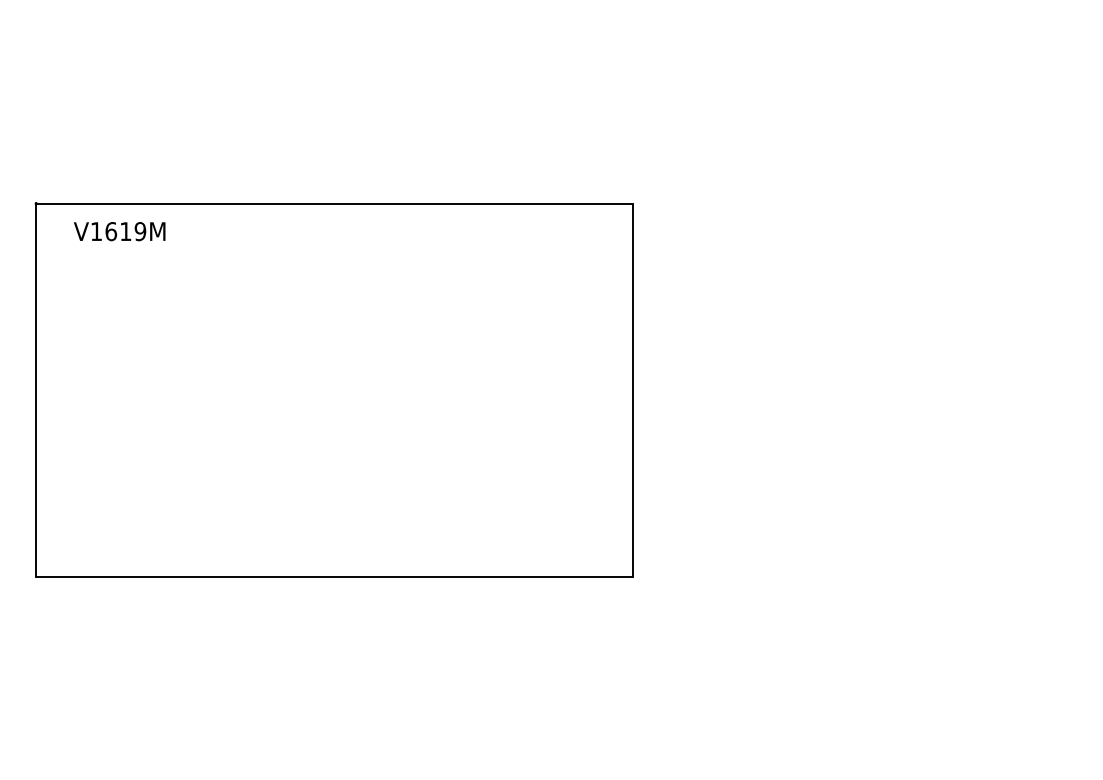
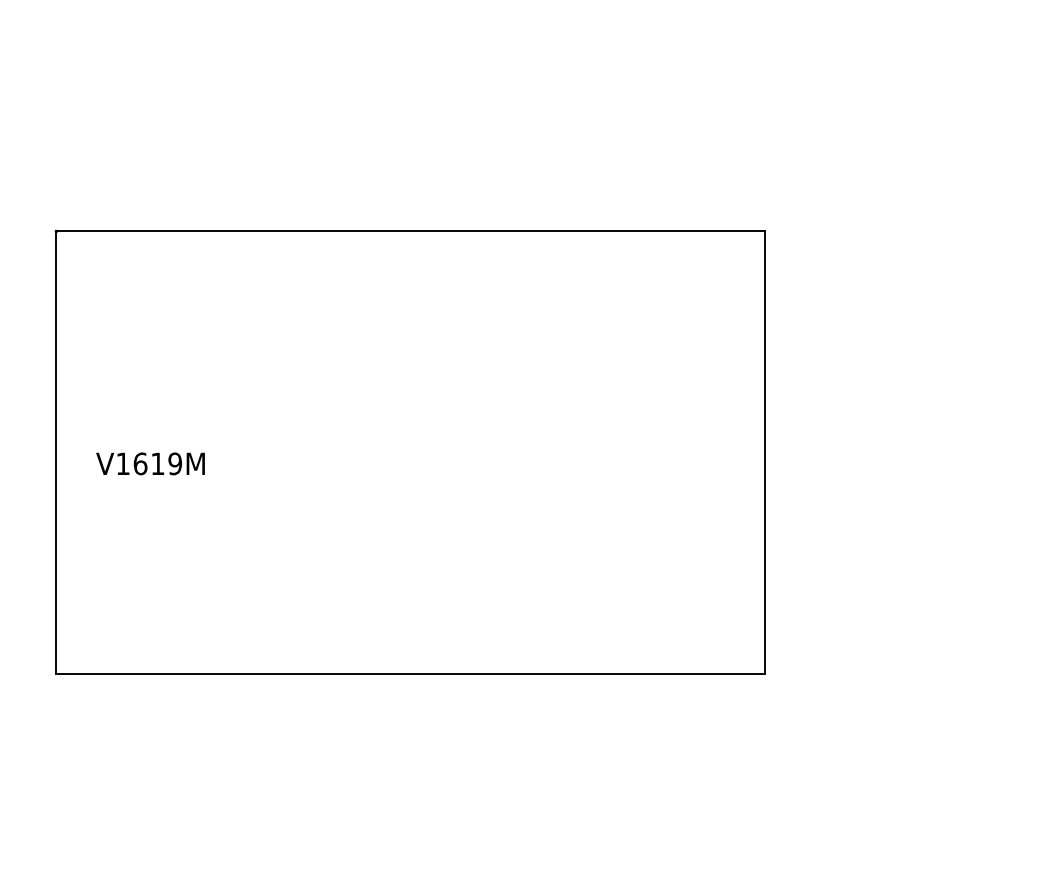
text: (119, 231) -> (150, 463), moved

